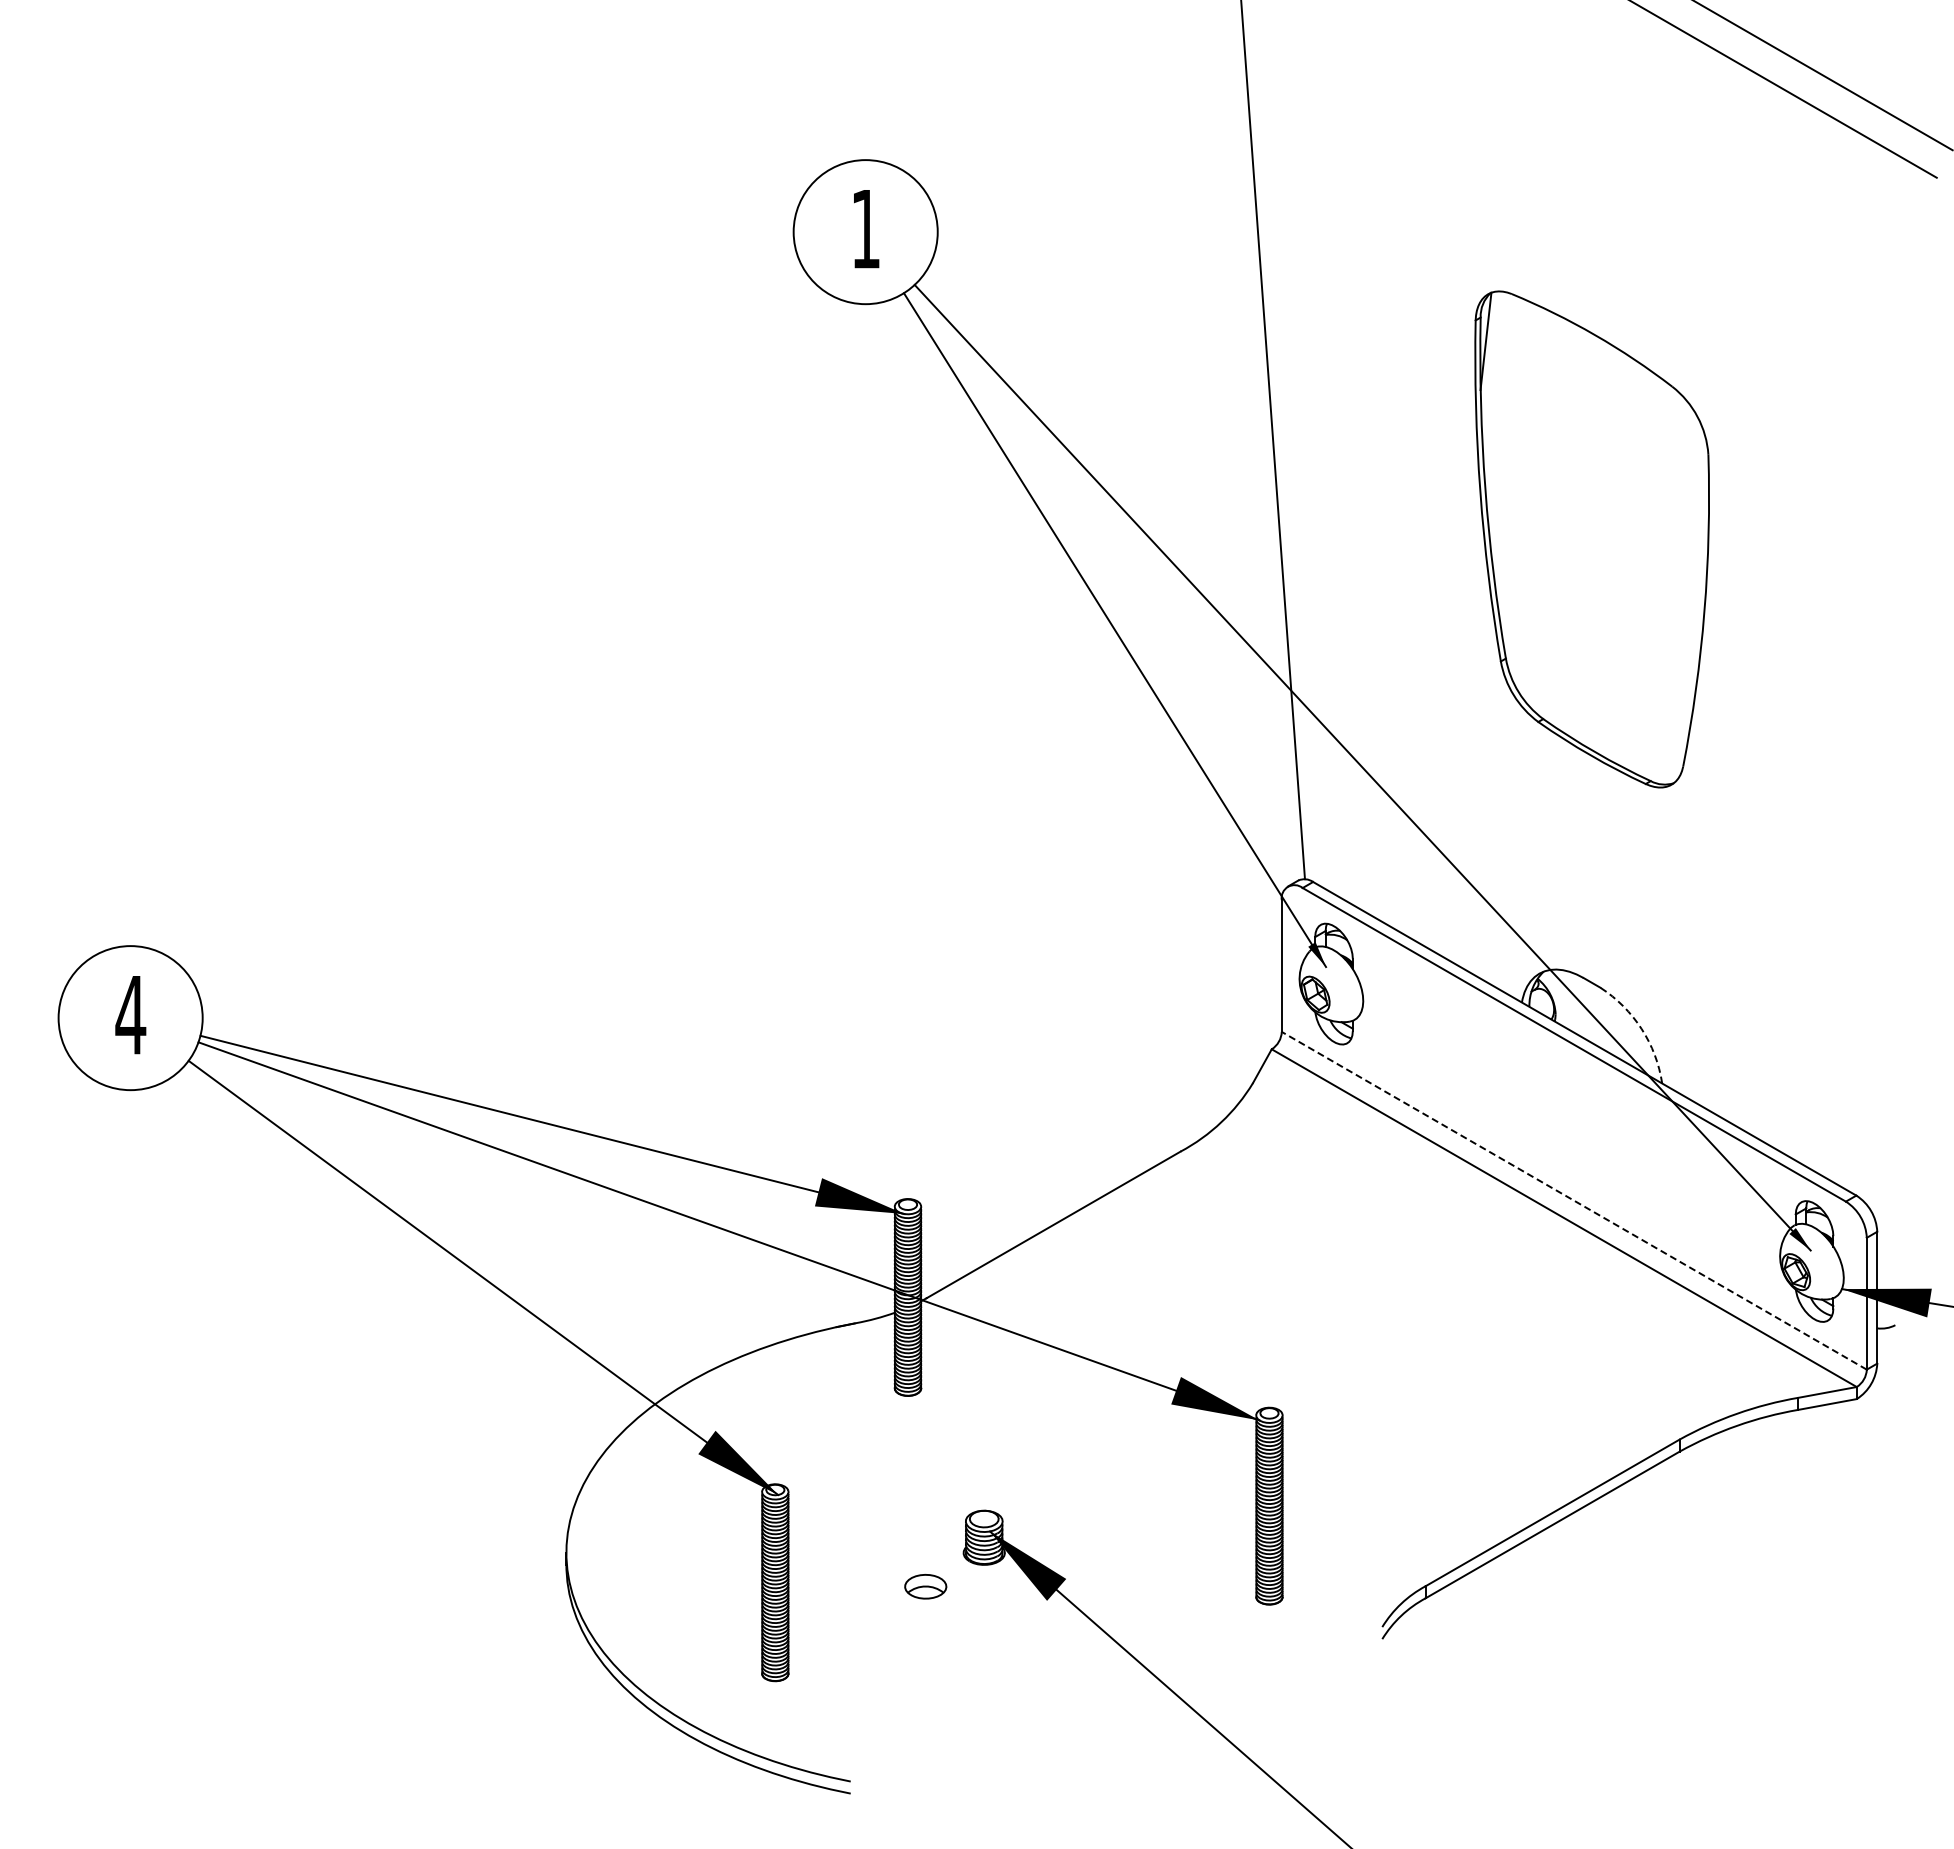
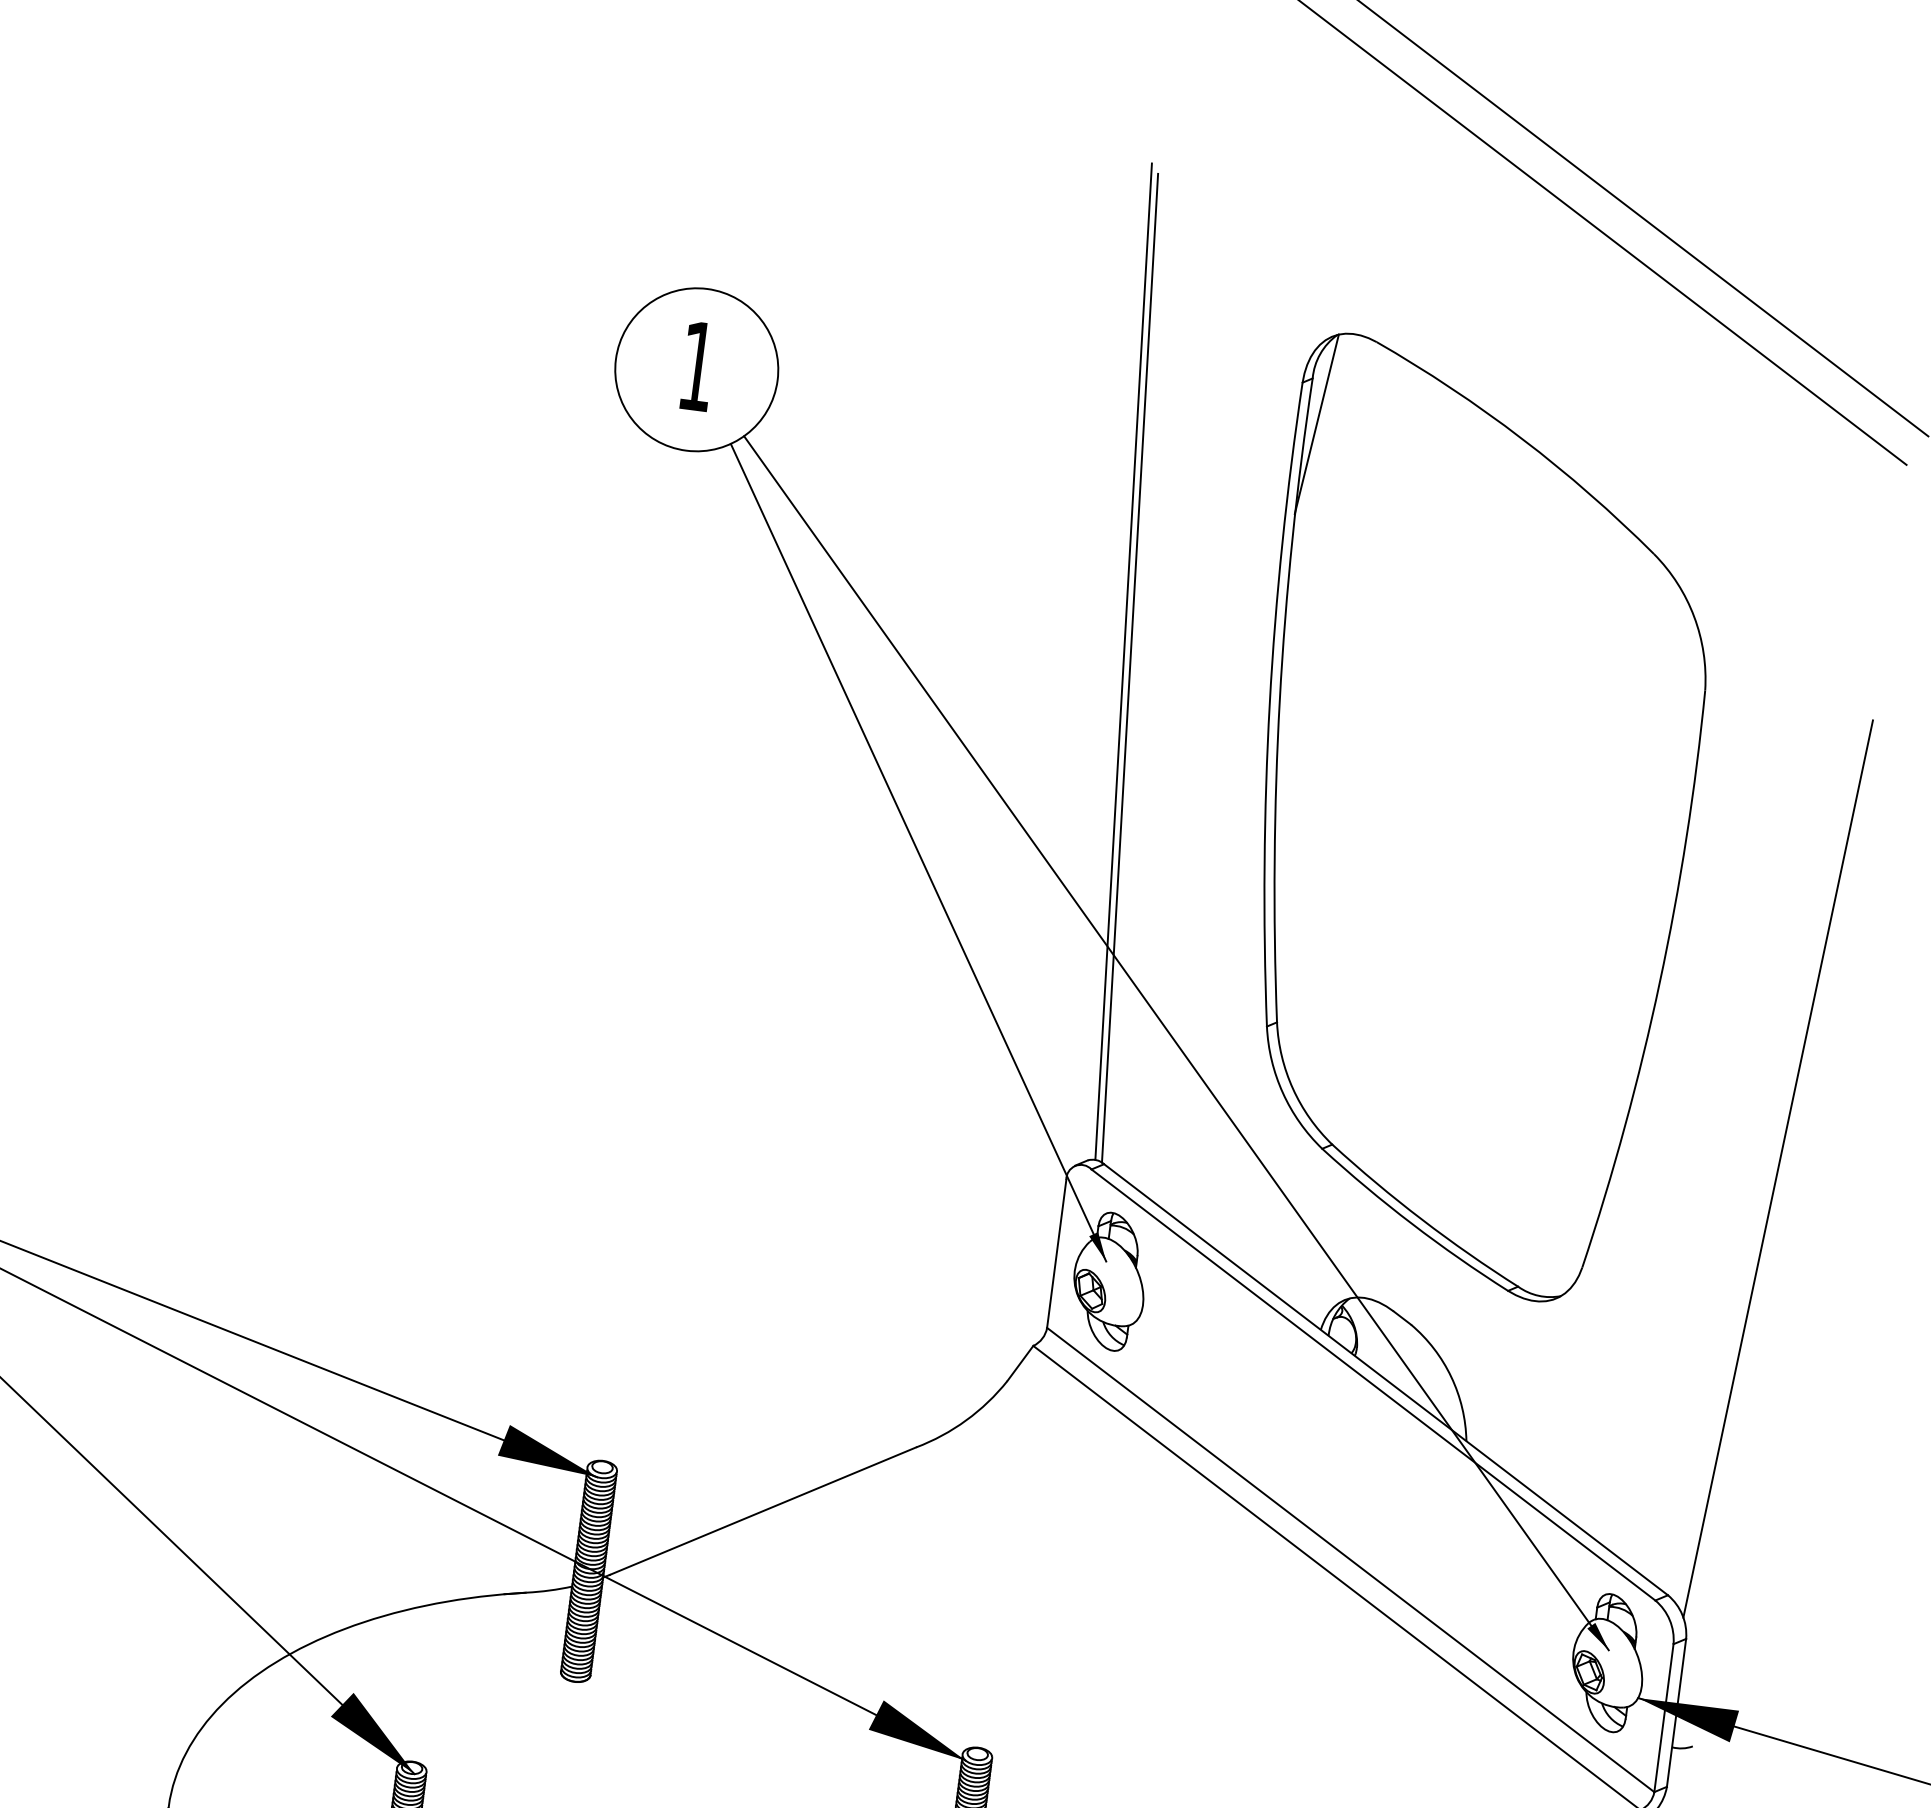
line: (1279, 443) -> (1130, 667), added
part: (1591, 539) -> (1466, 820), size x1.67
line: (1904, 809) -> (1778, 1169), added
arc: (1641, 1028) -> (1451, 1376), dashed -> solid
line: (1574, 1200) -> (1350, 1559), dashed -> solid

